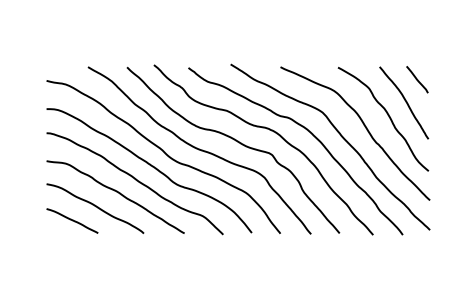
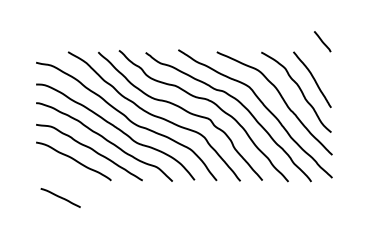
line: (417, 79) -> (322, 41), moved
curve: (72, 220) -> (60, 197), moved

